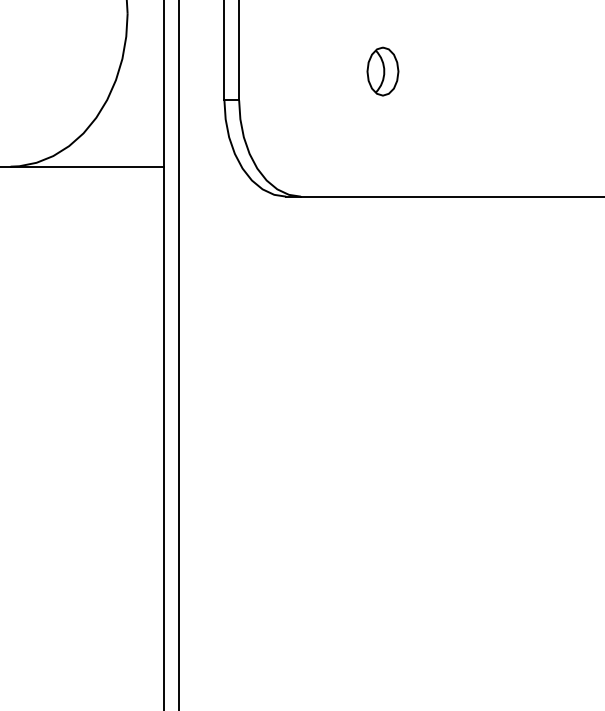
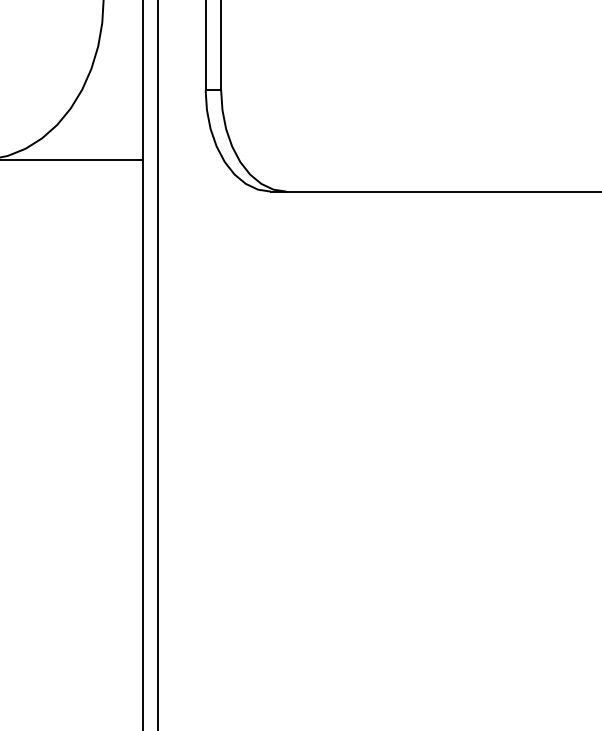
part: (382, 71) -> (372, 59), removed

